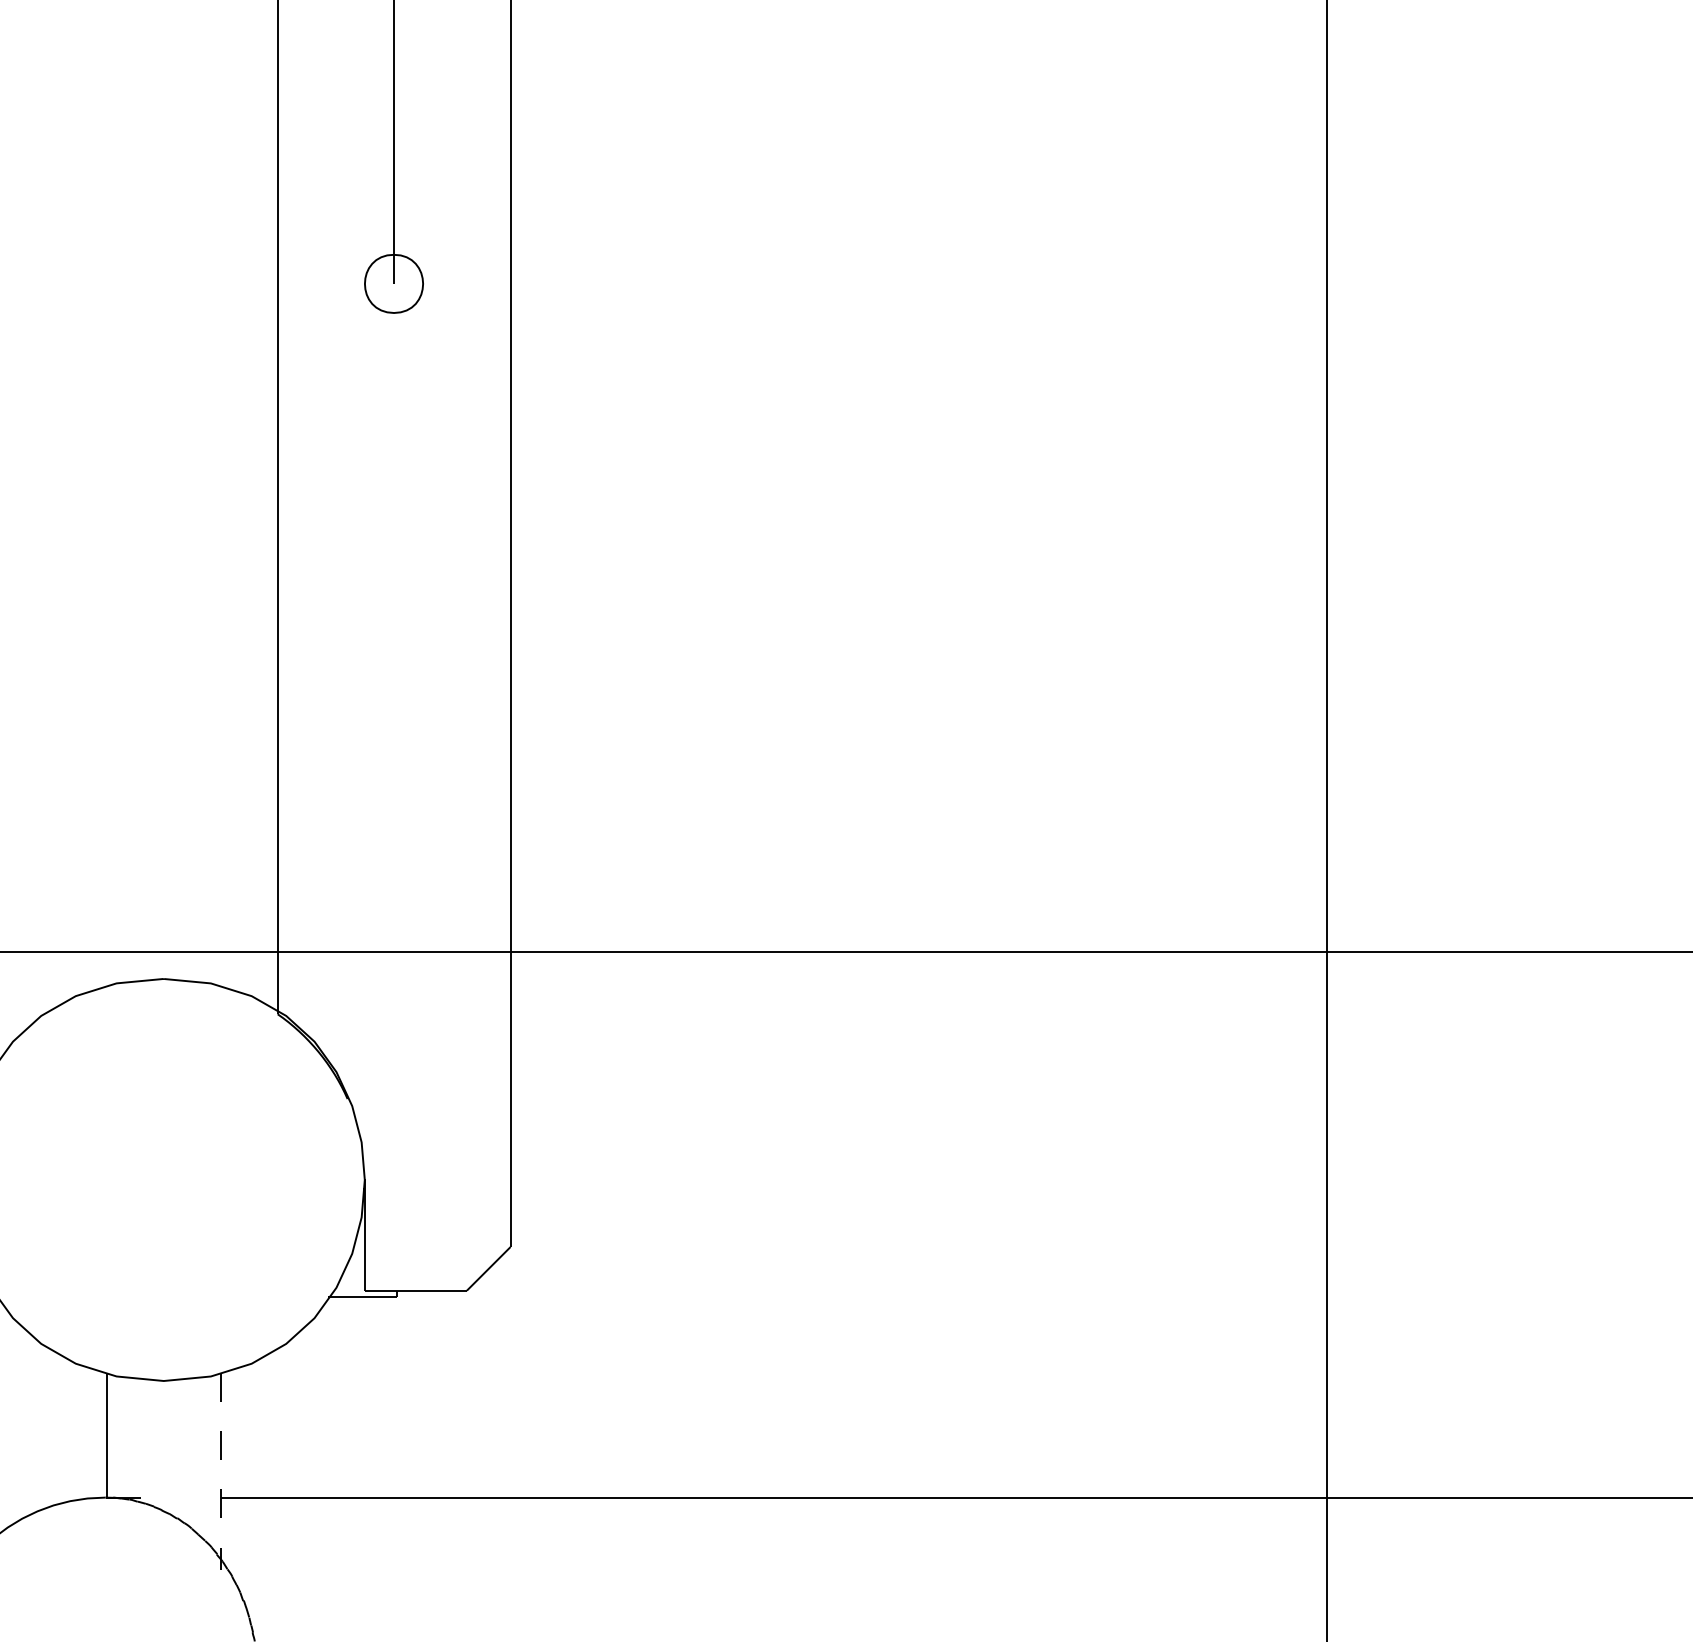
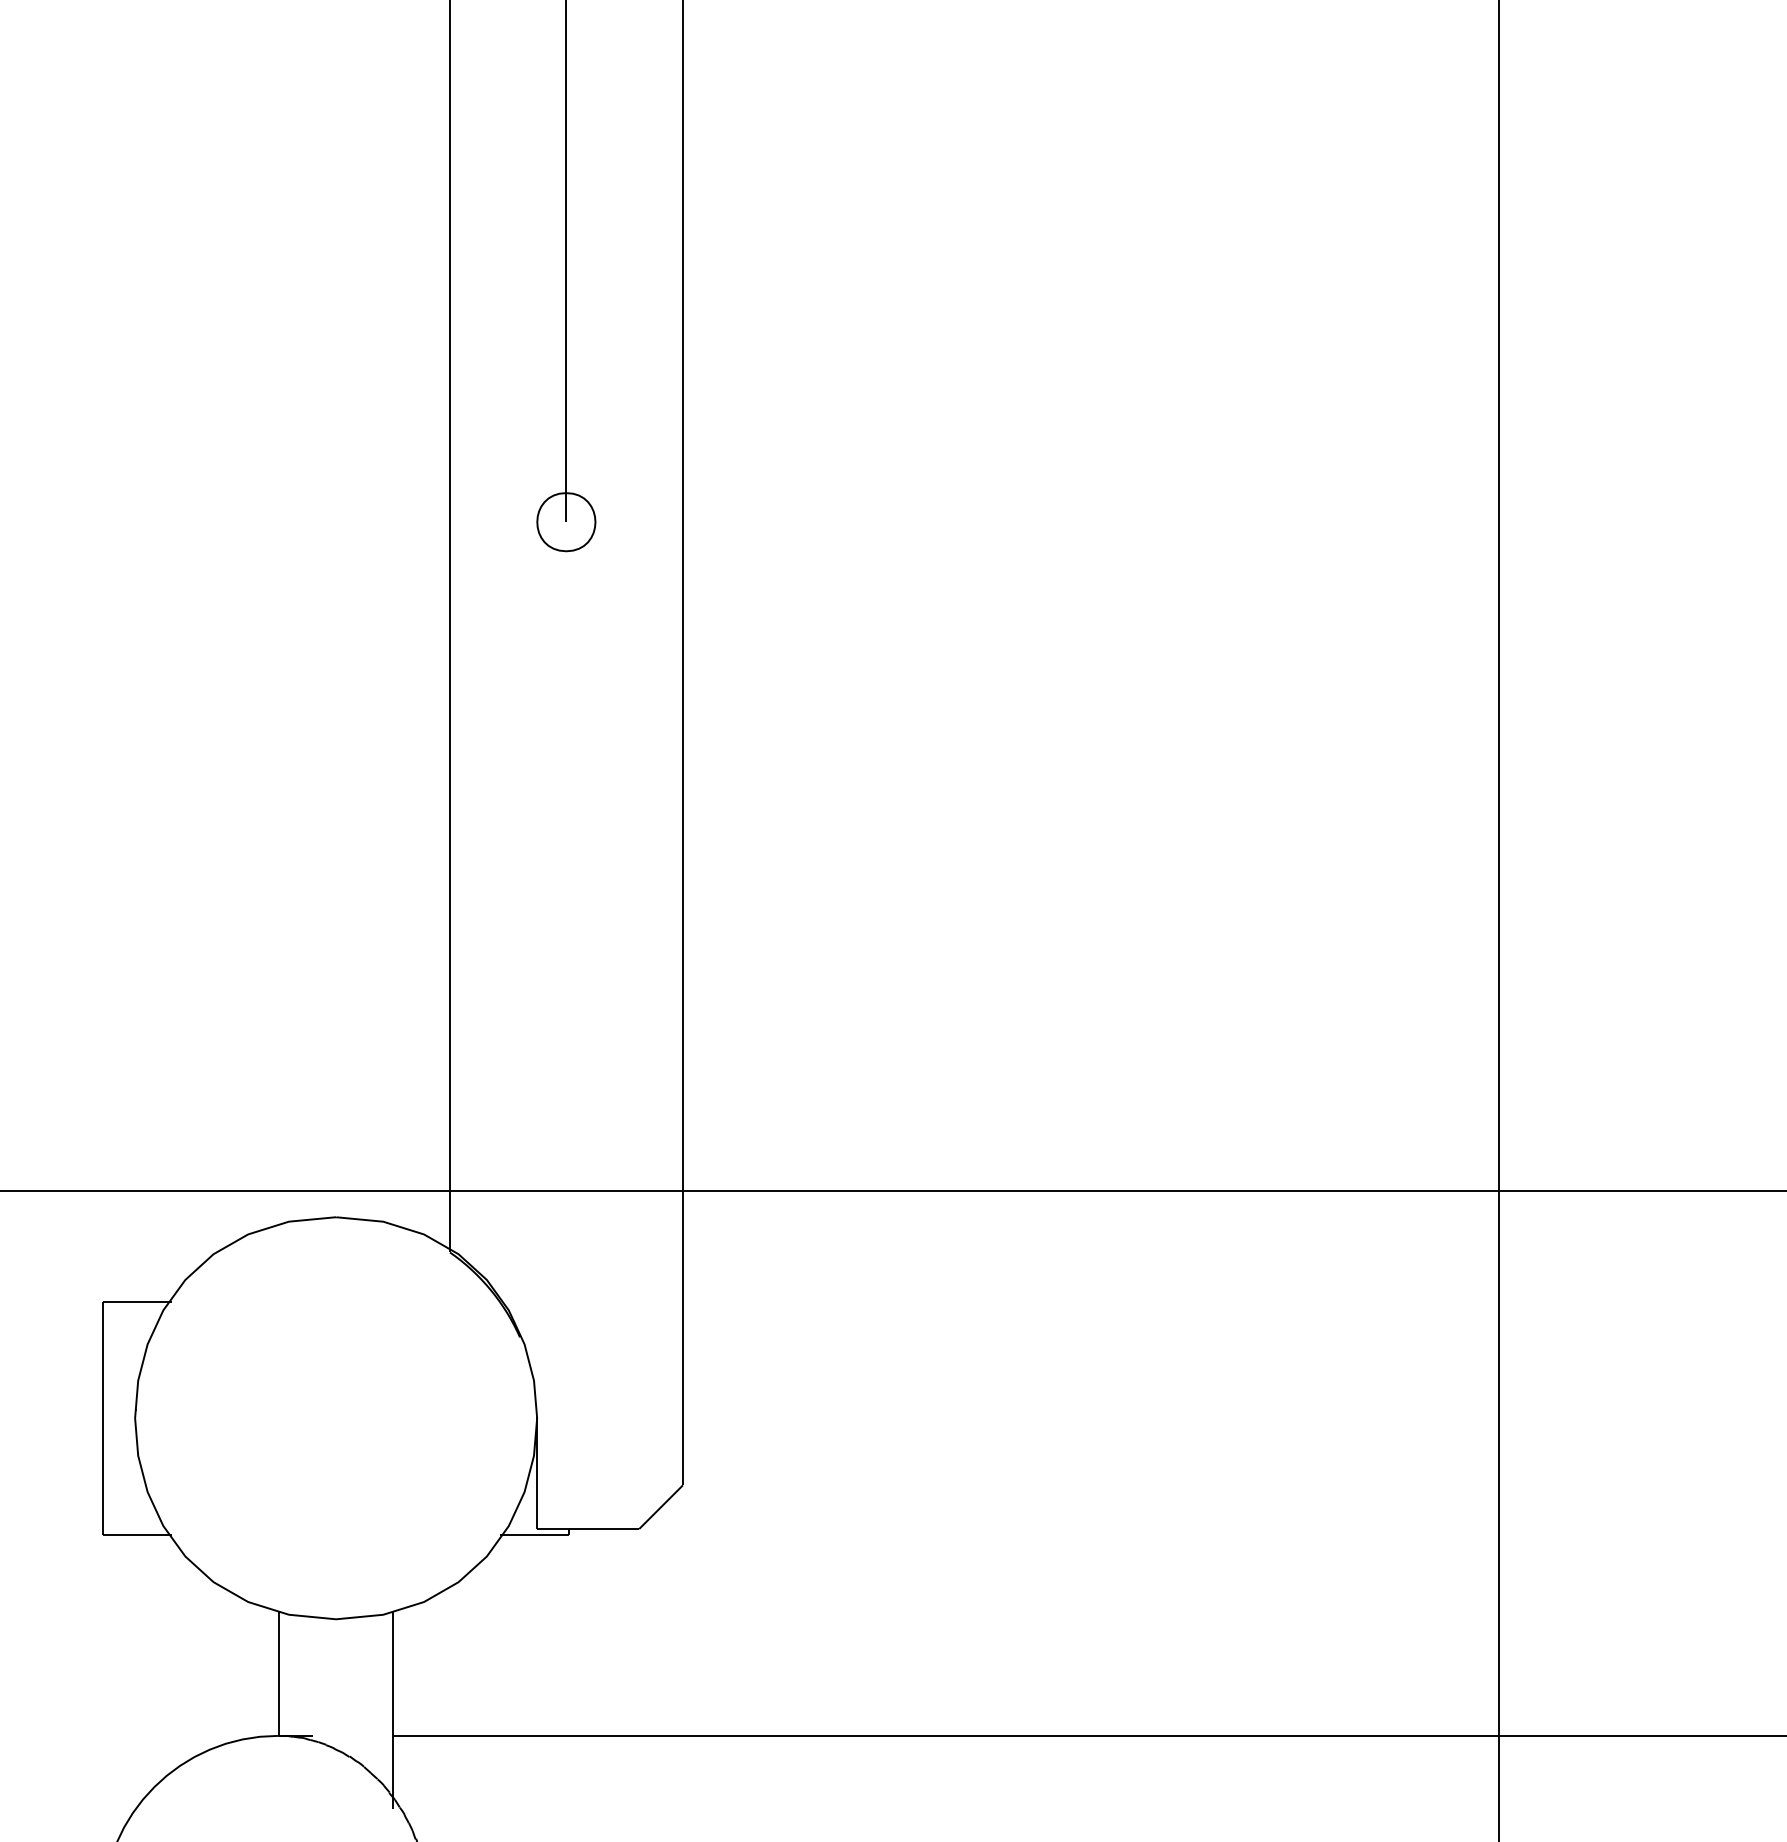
line: (220, 1471) -> (392, 1709), dashed -> solid

